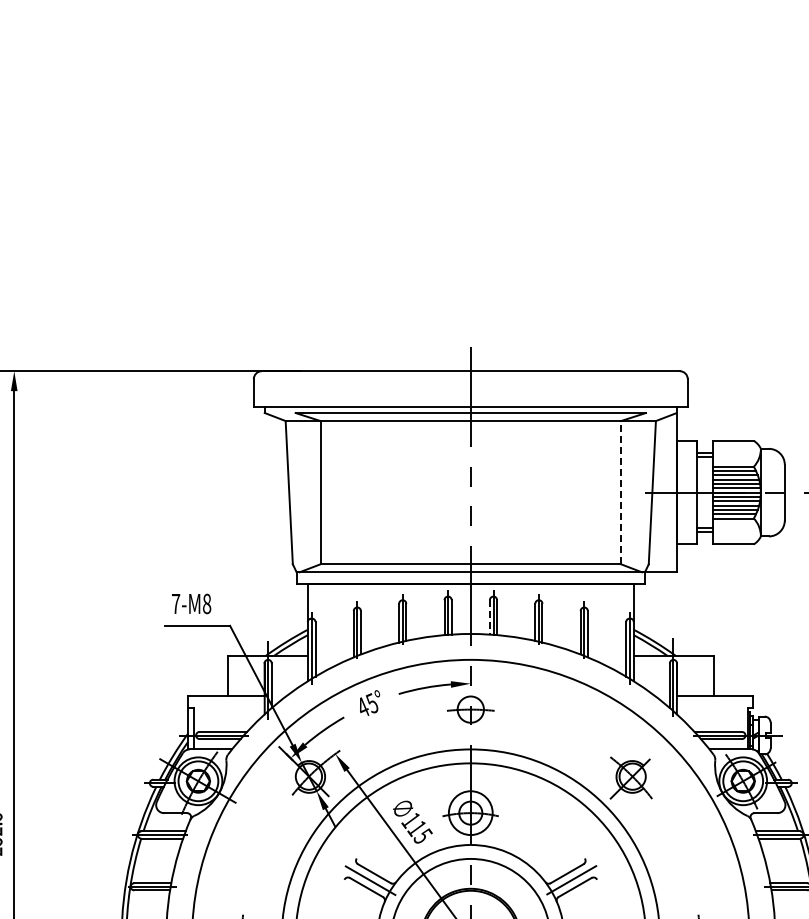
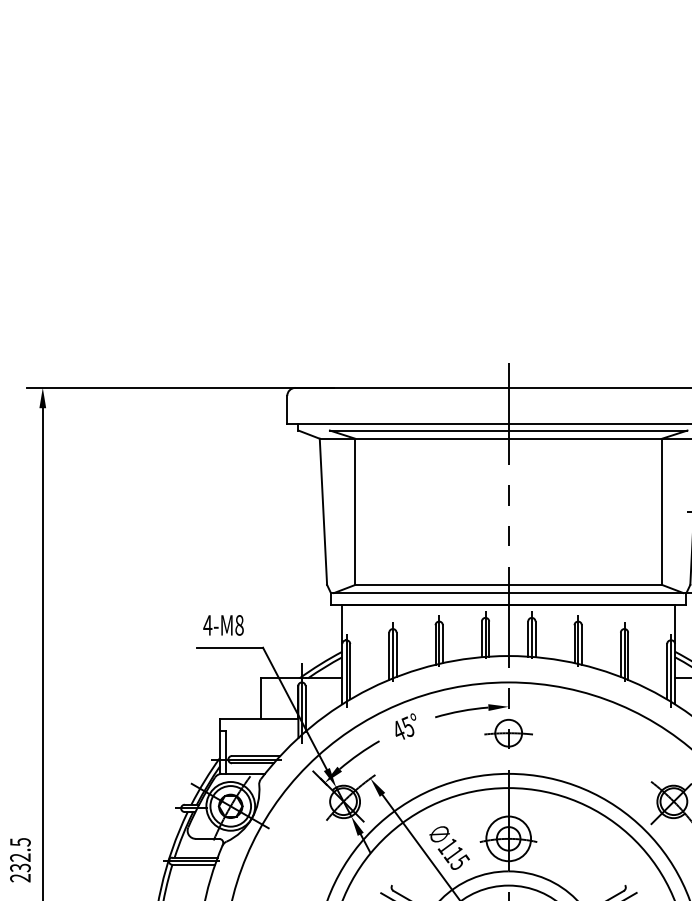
line: (621, 492) -> (662, 511), dashed -> solid
text: (175, 603) -> (207, 624), 7-M8 -> 4-M8
line: (489, 617) -> (527, 639), dashed -> solid

